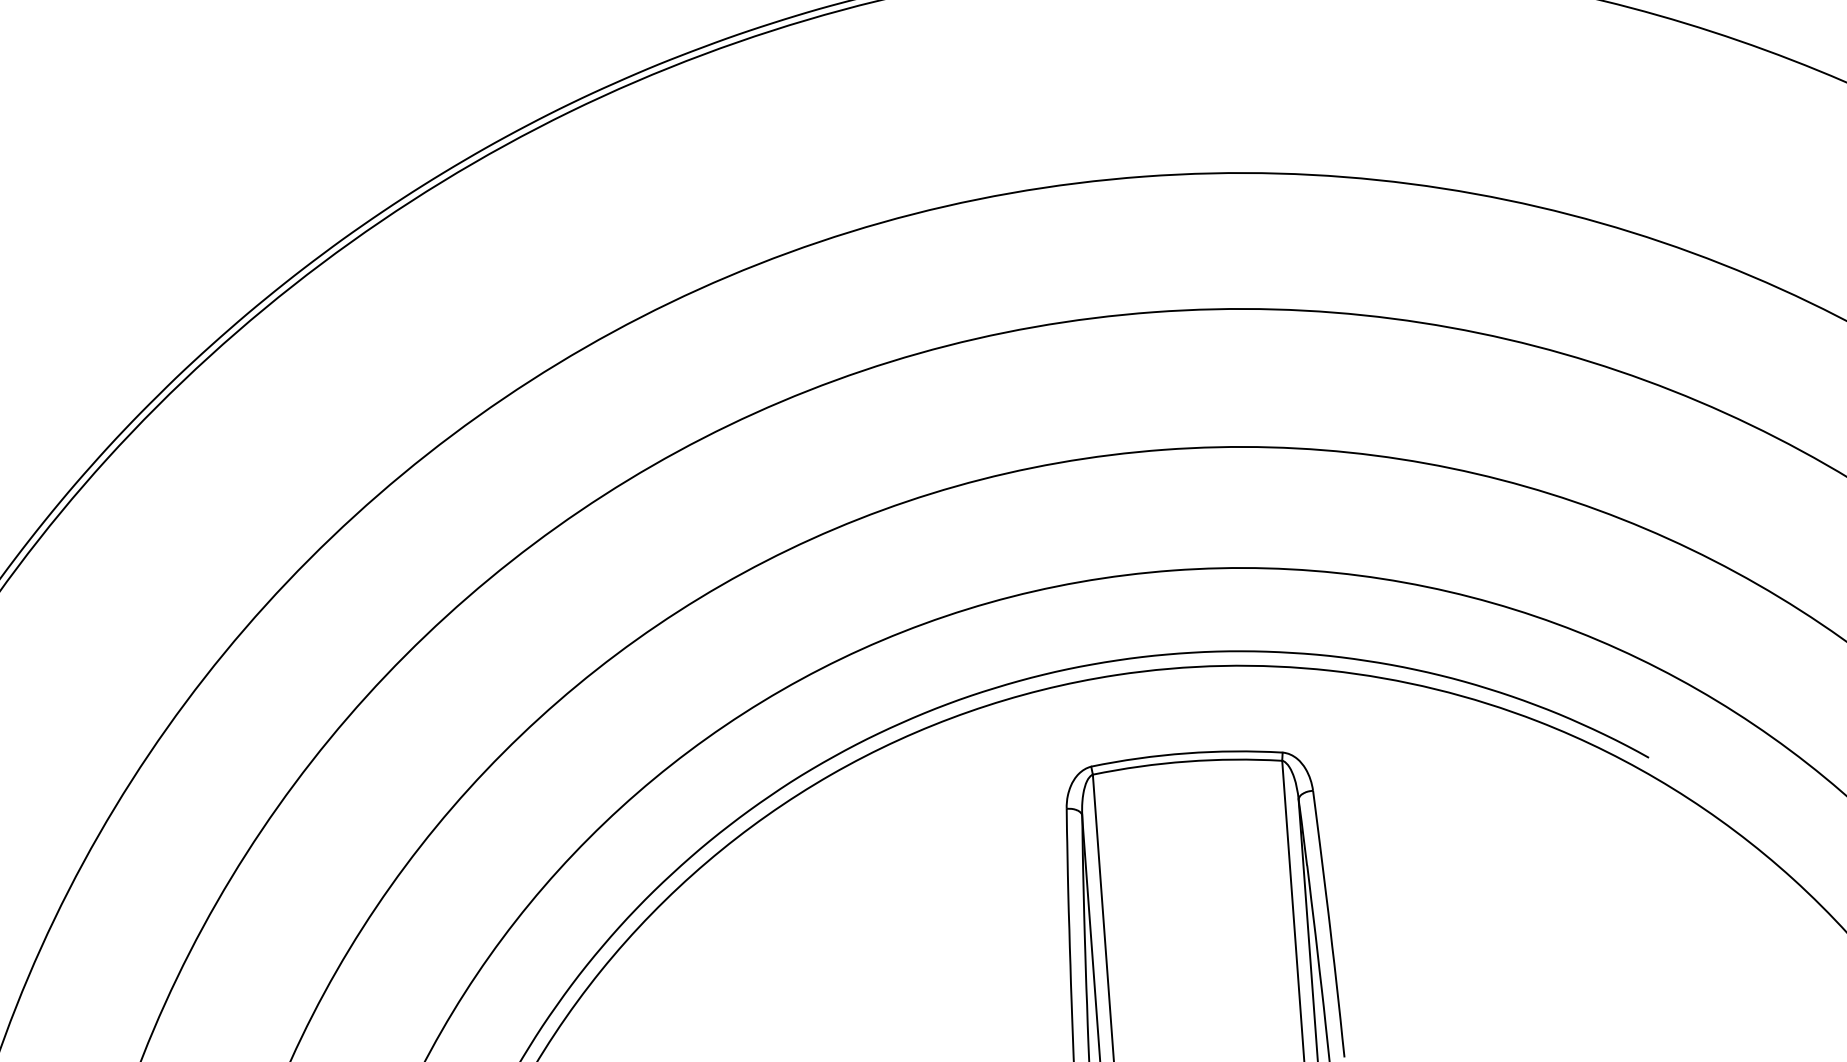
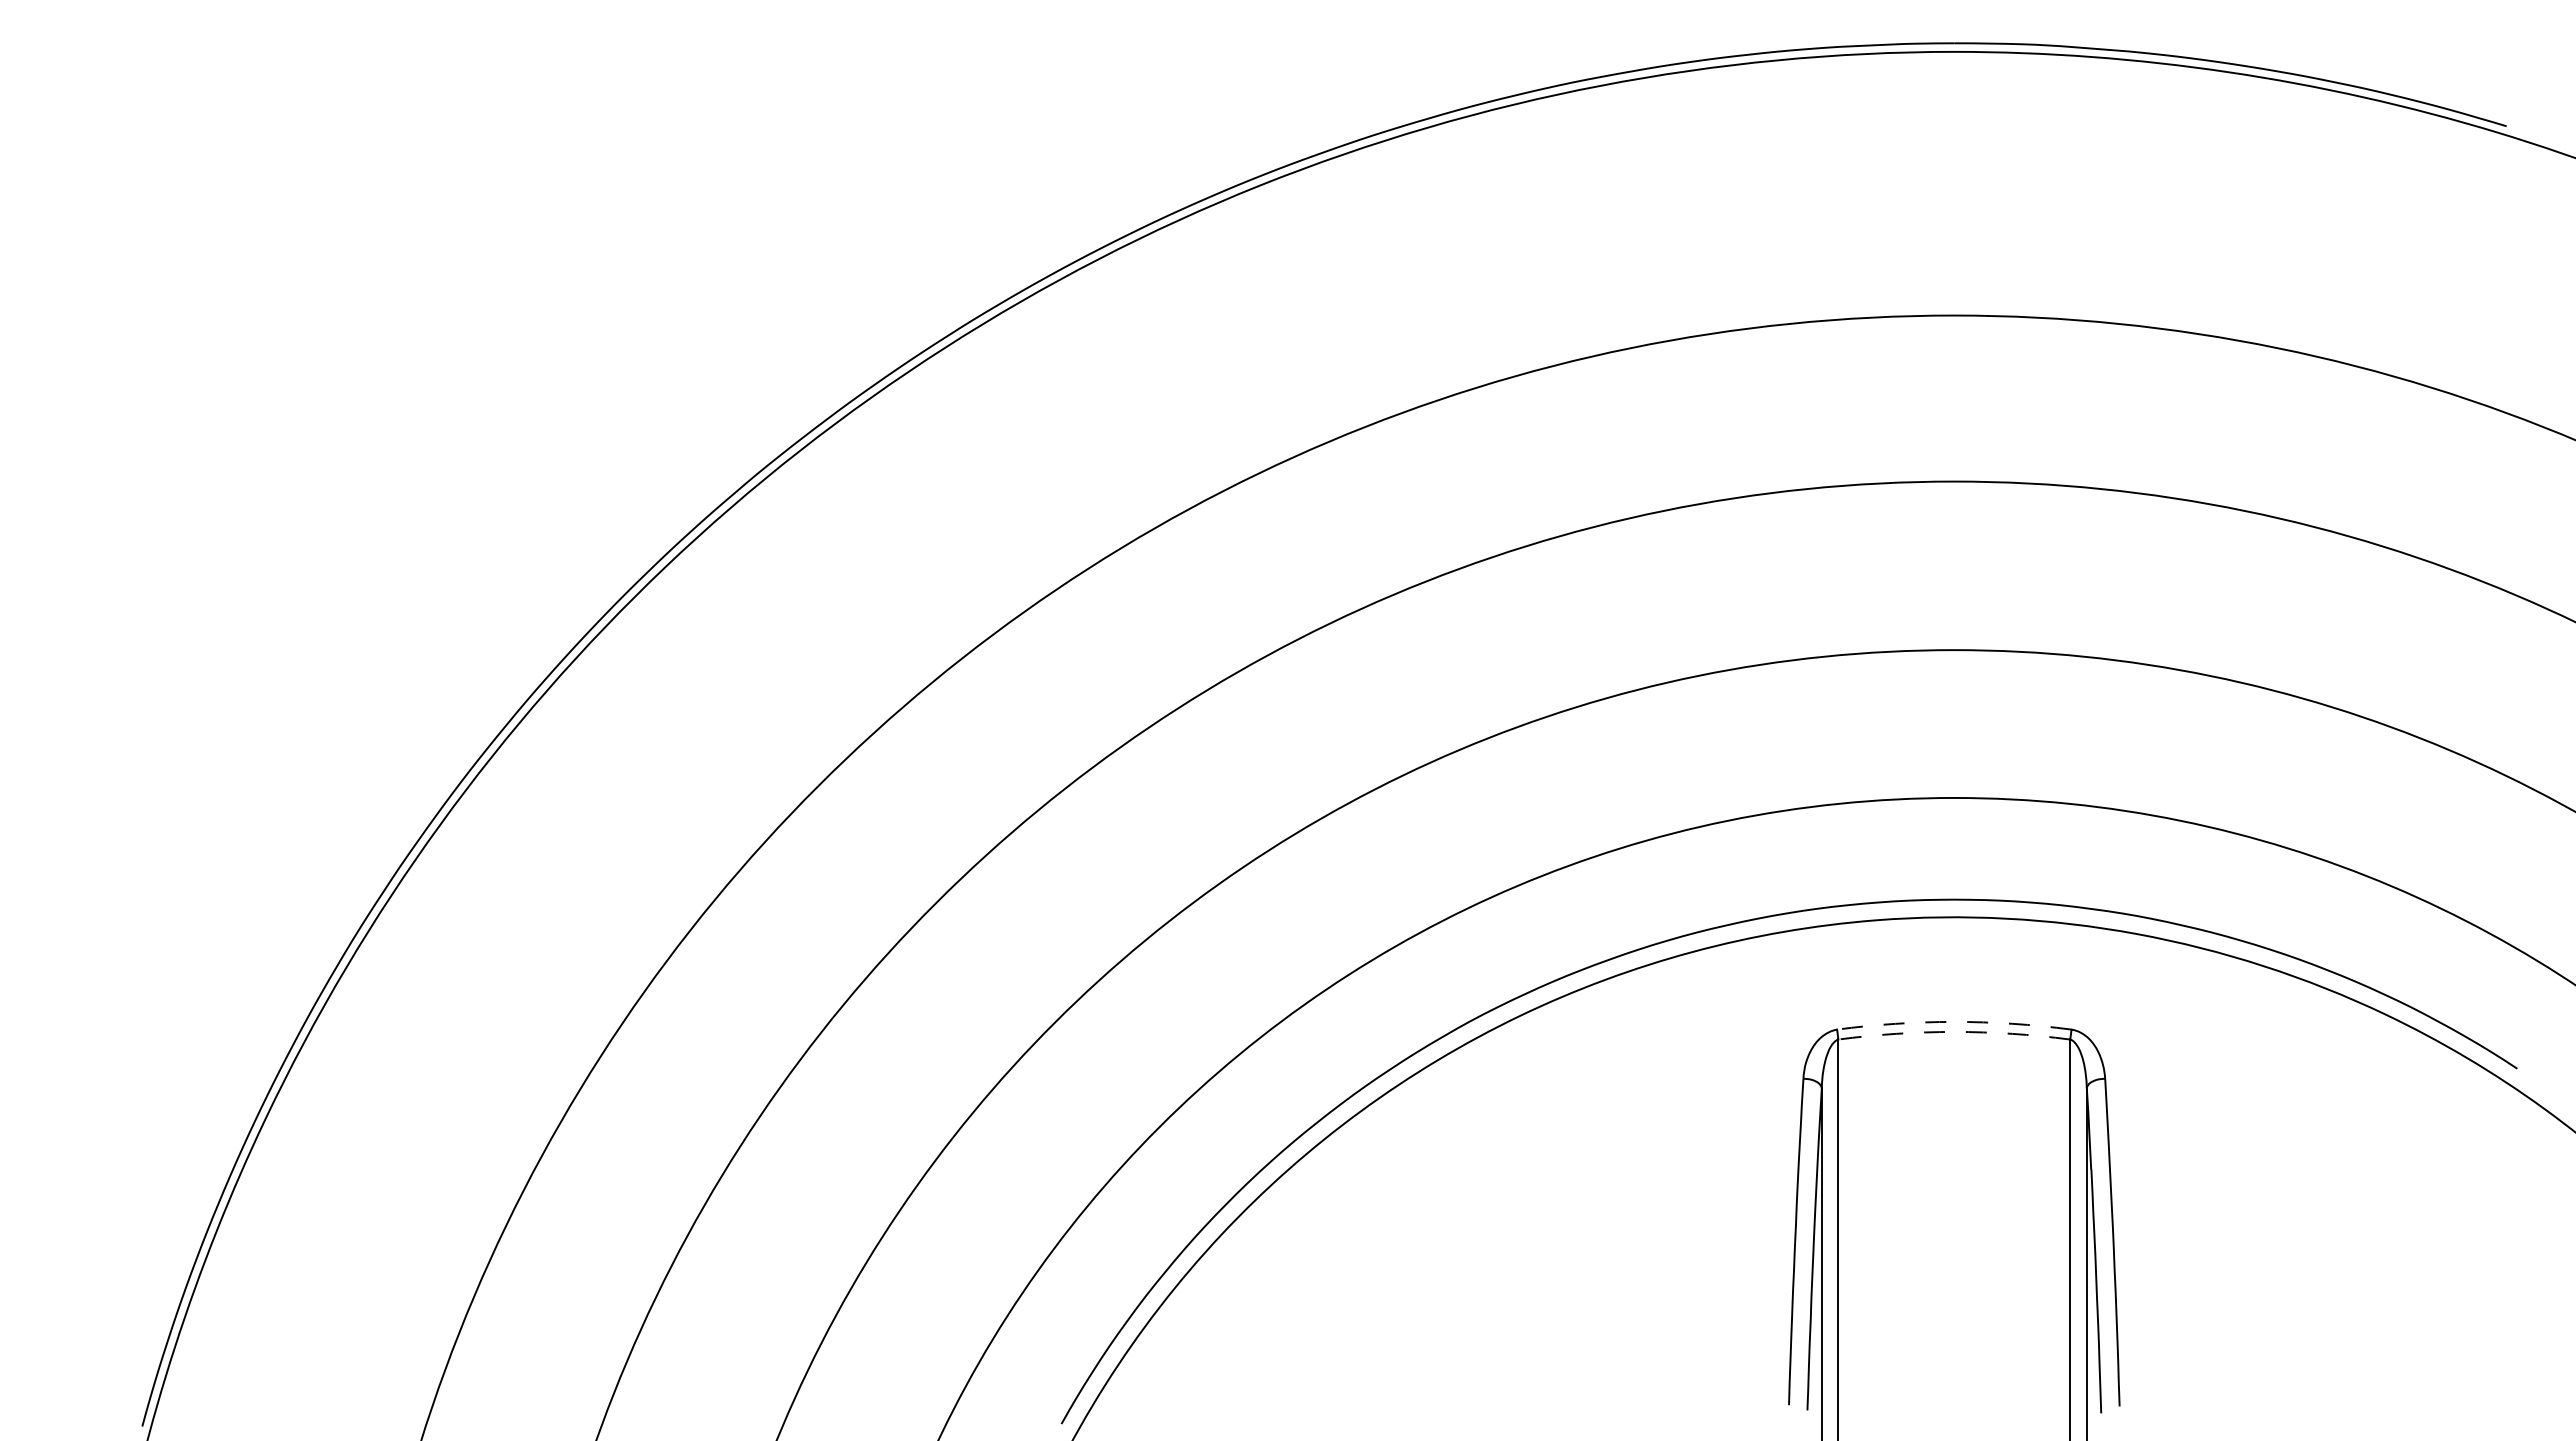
arc: (1186, 753) -> (1954, 1021), solid -> dashed
arc: (1187, 761) -> (1954, 1031), solid -> dashed

